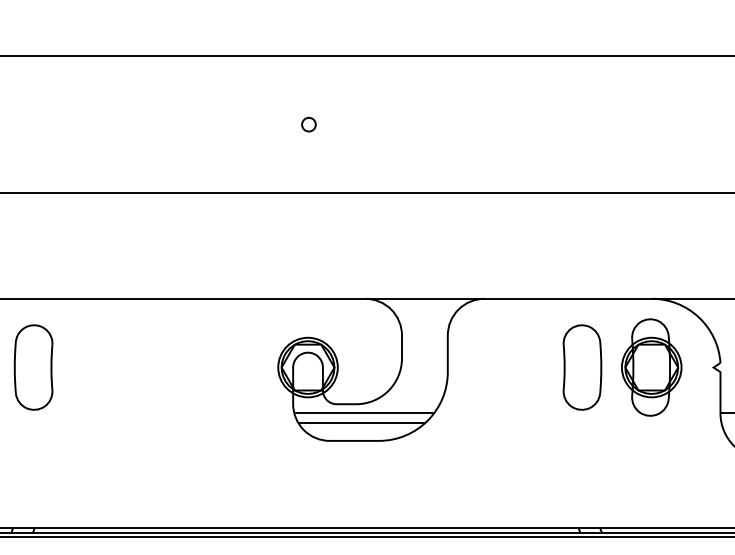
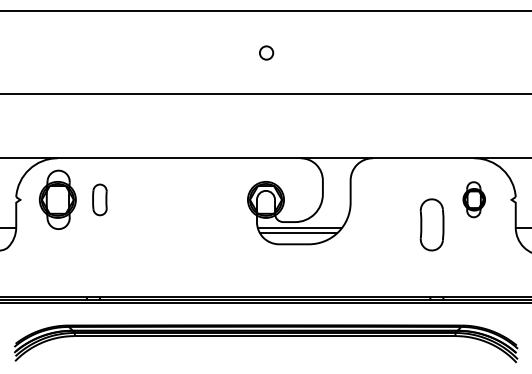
circle: (308, 124) -> (266, 52), size x1.6
part: (33, 366) -> (99, 199), size x0.6
part: (581, 366) -> (431, 224), moved
part: (652, 366) -> (474, 199), size x0.6

